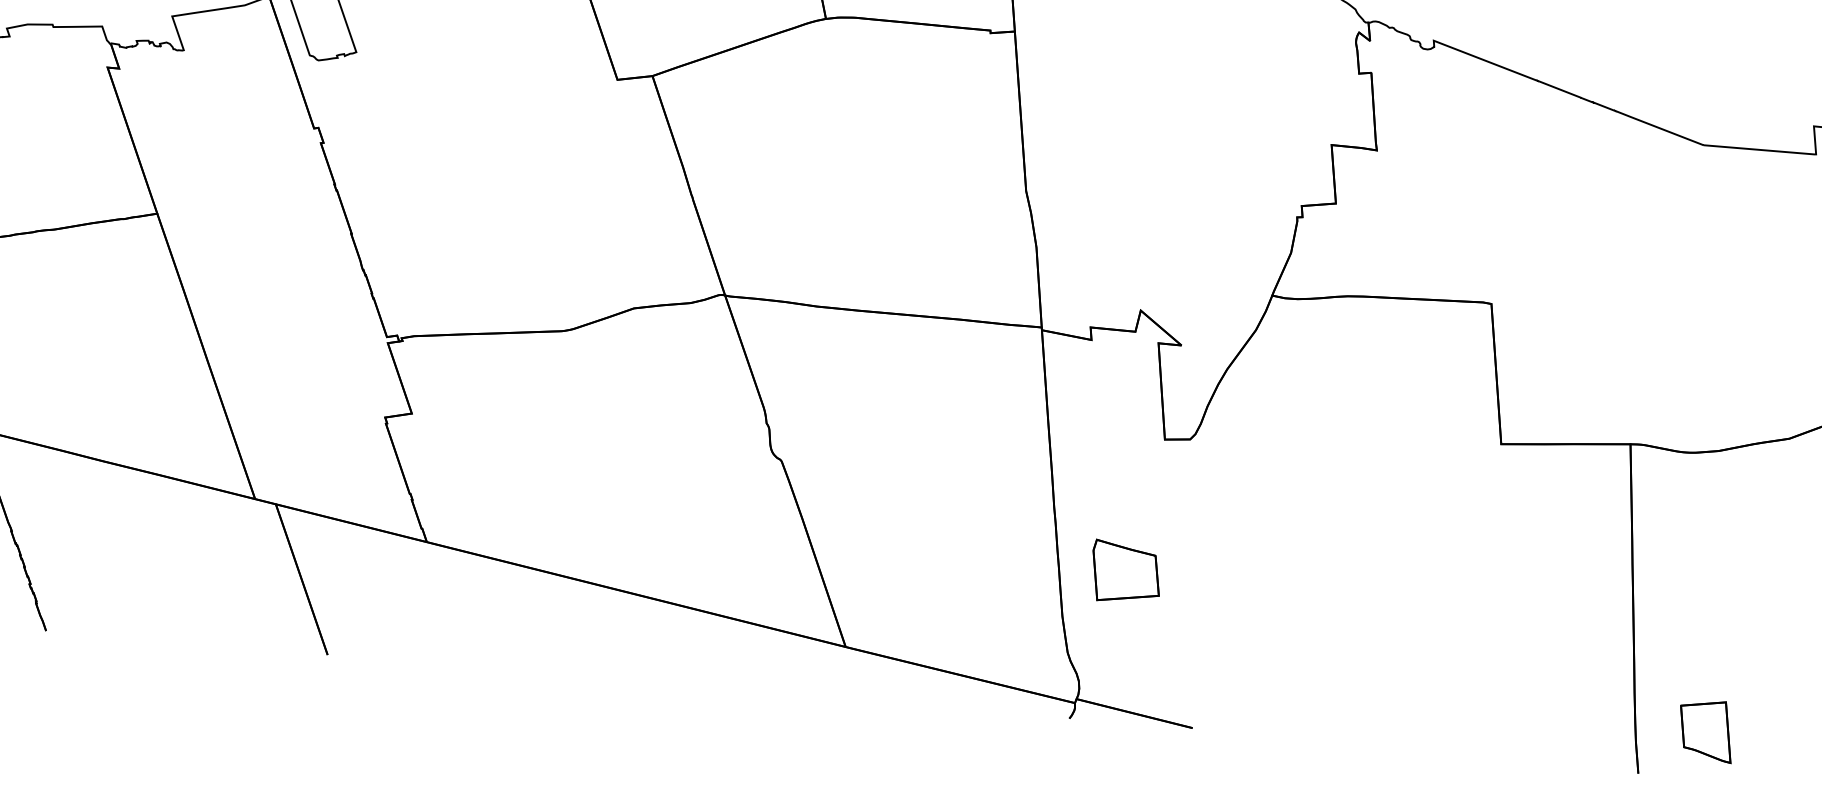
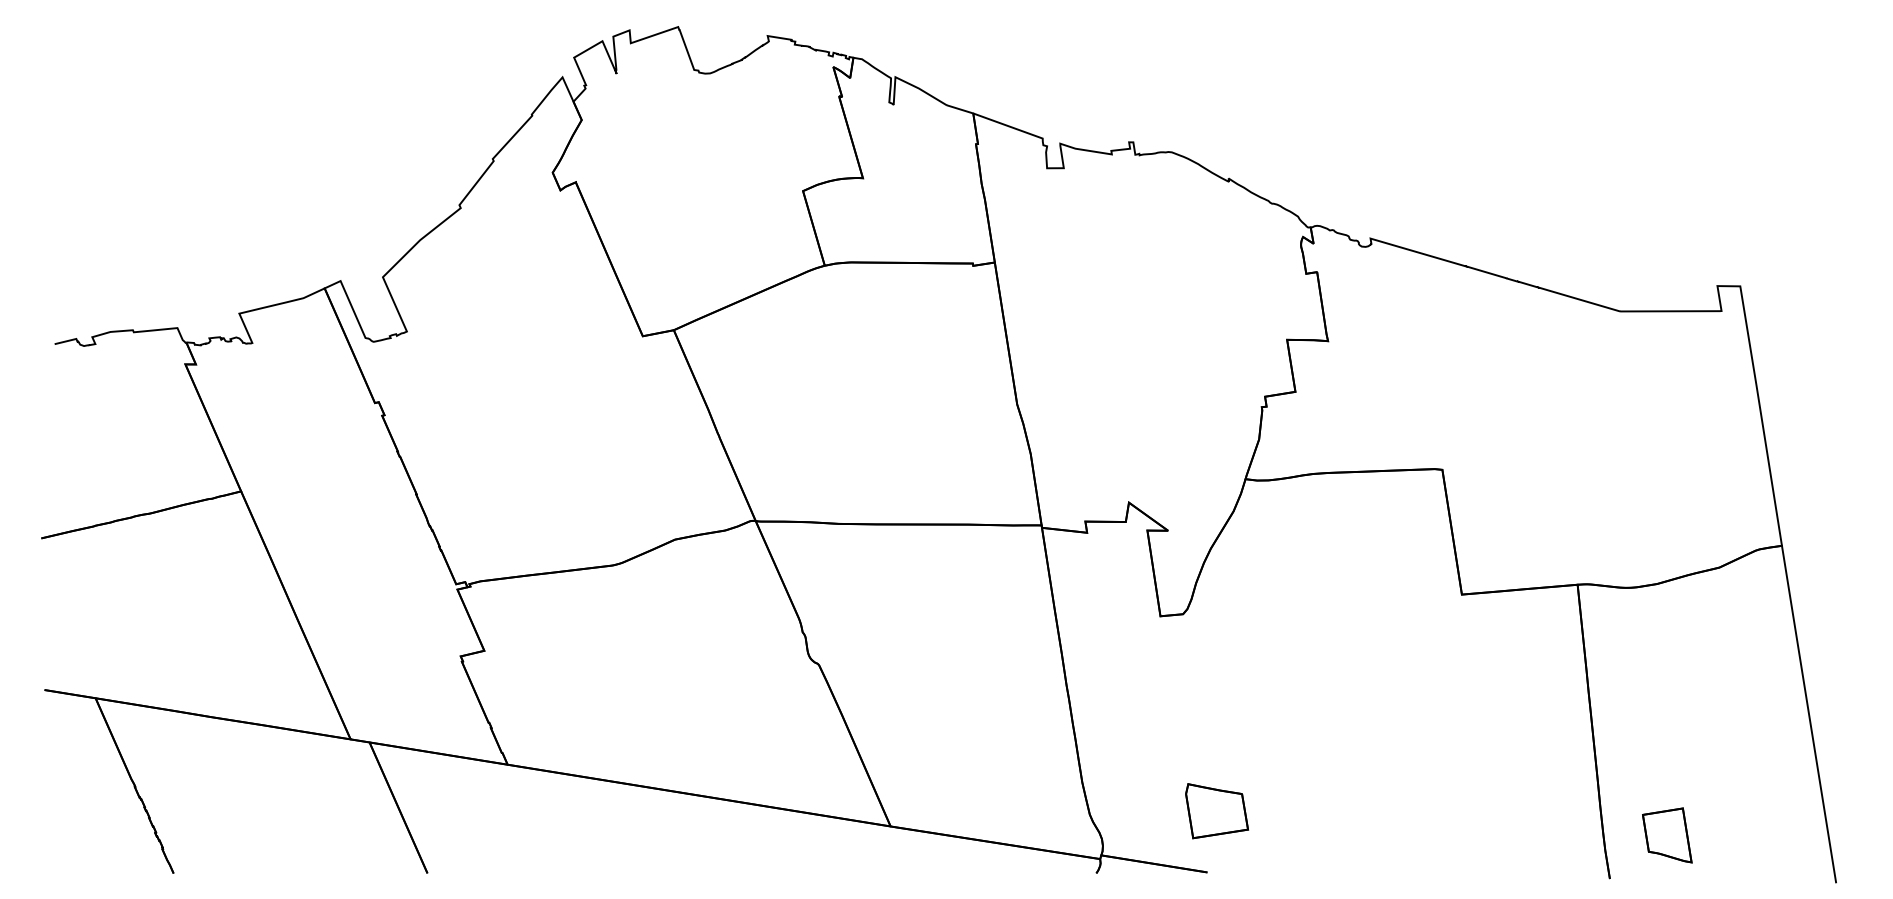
part: (1126, 572) -> (1217, 811), moved

